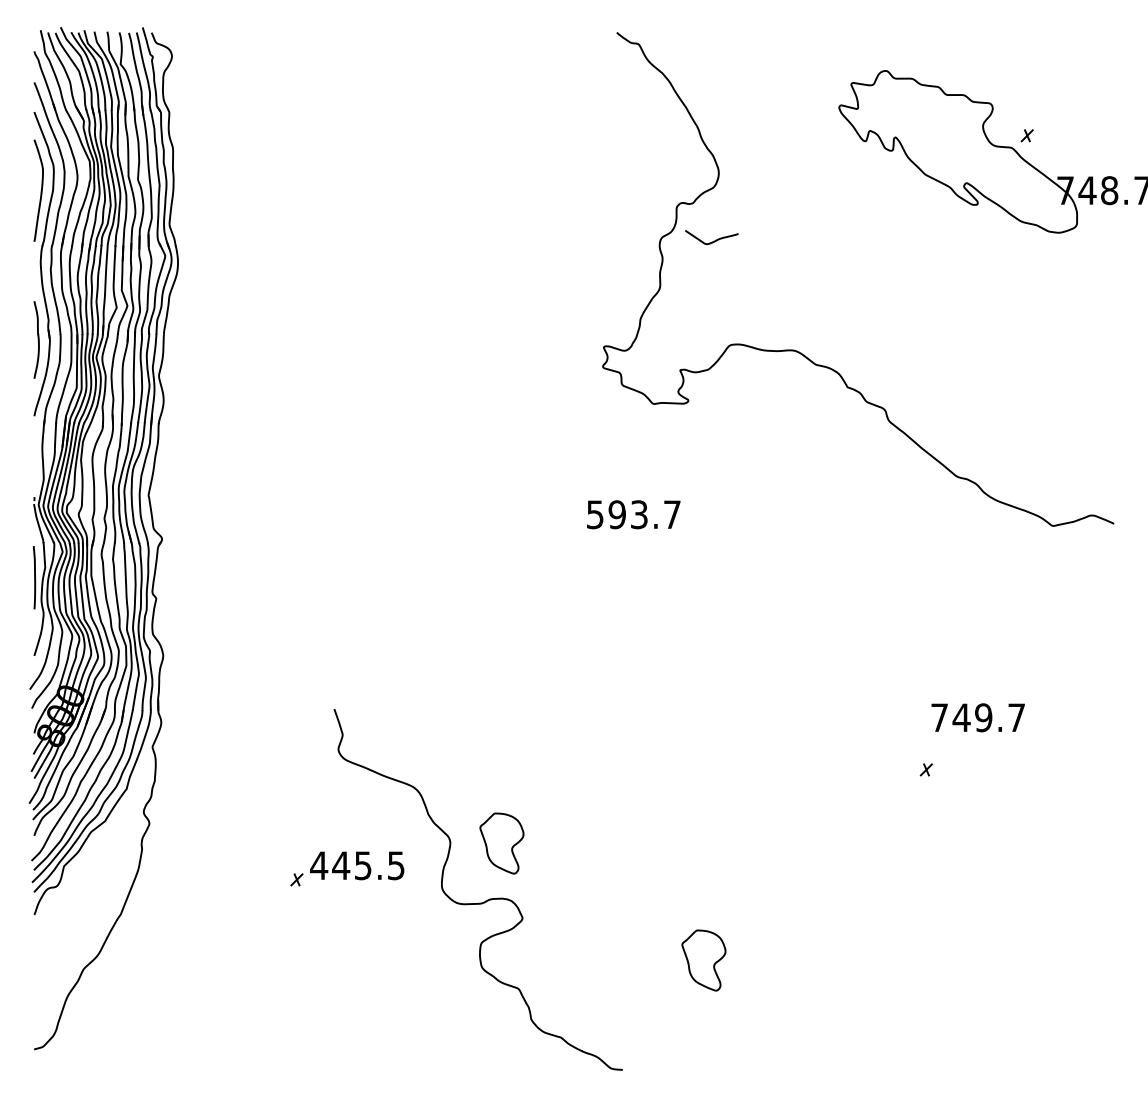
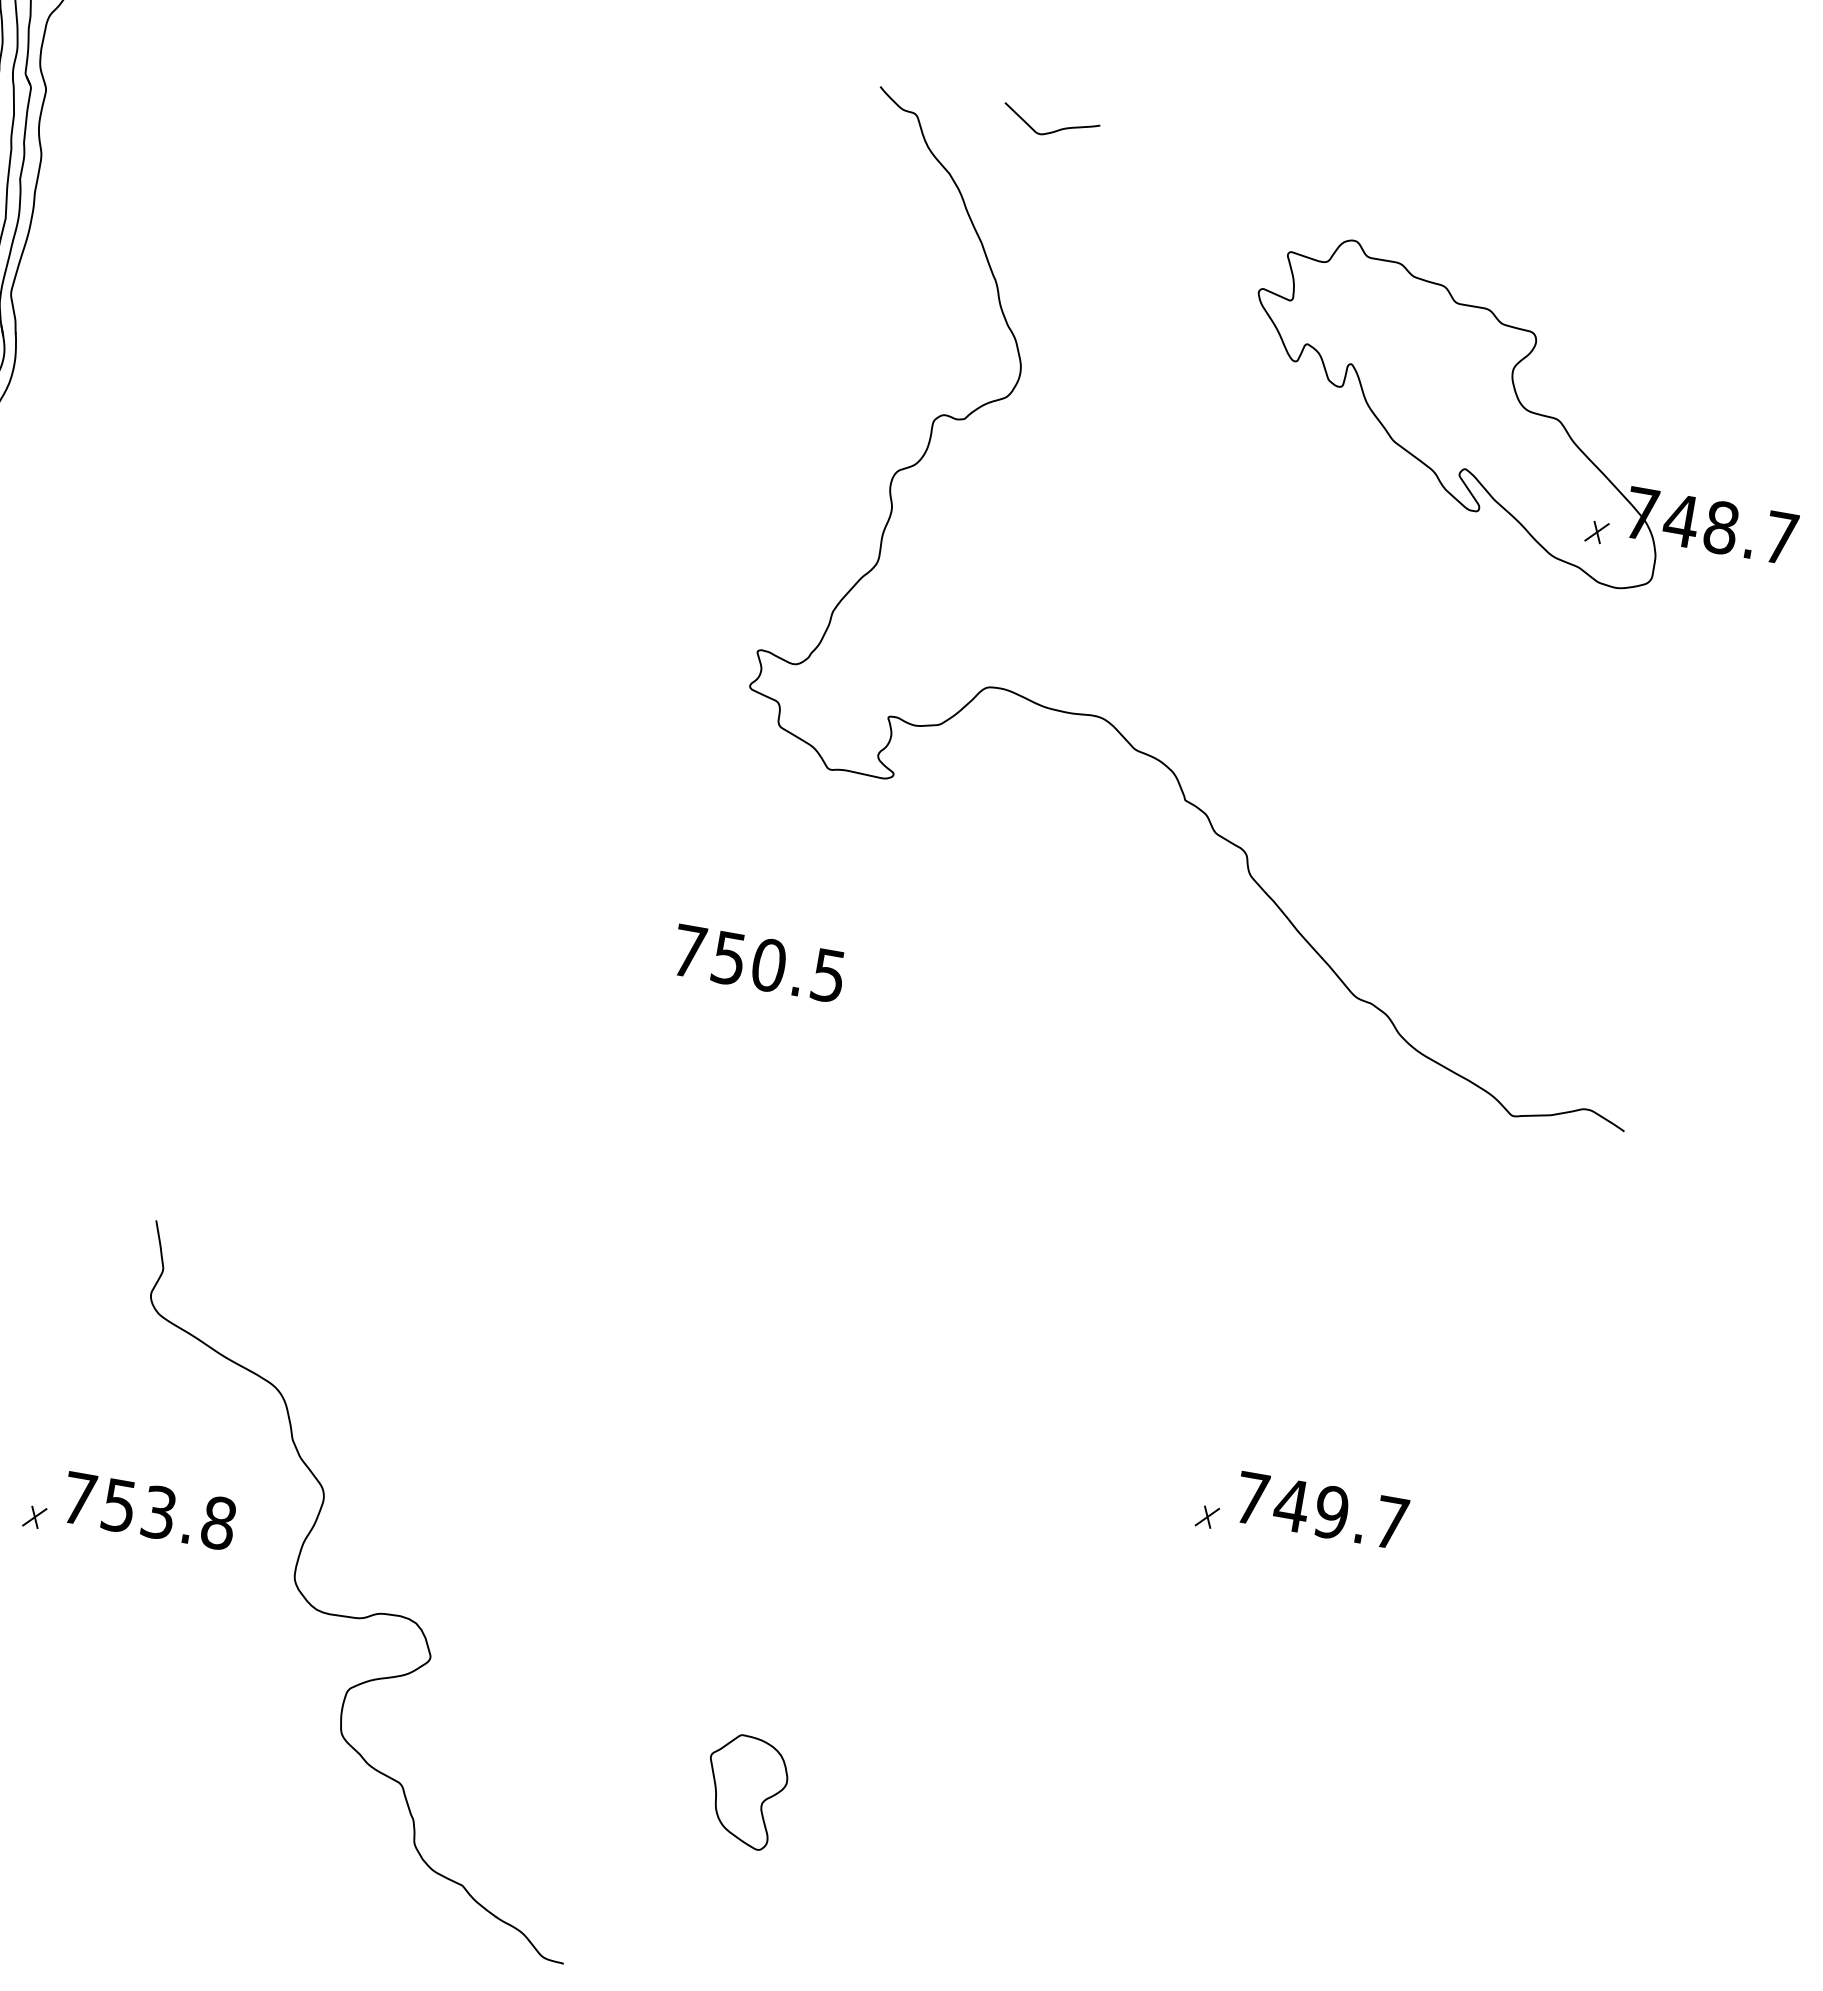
part: (1026, 135) -> (1595, 531), moved
curve: (711, 241) -> (1049, 130), moved
text: (633, 514) -> (758, 963), 593.7 -> 750.5
text: (977, 717) -> (1320, 1510), moved
part: (501, 843) -> (416, 1516), removed
text: (357, 865) -> (148, 1510), 445.5 -> 753.8

